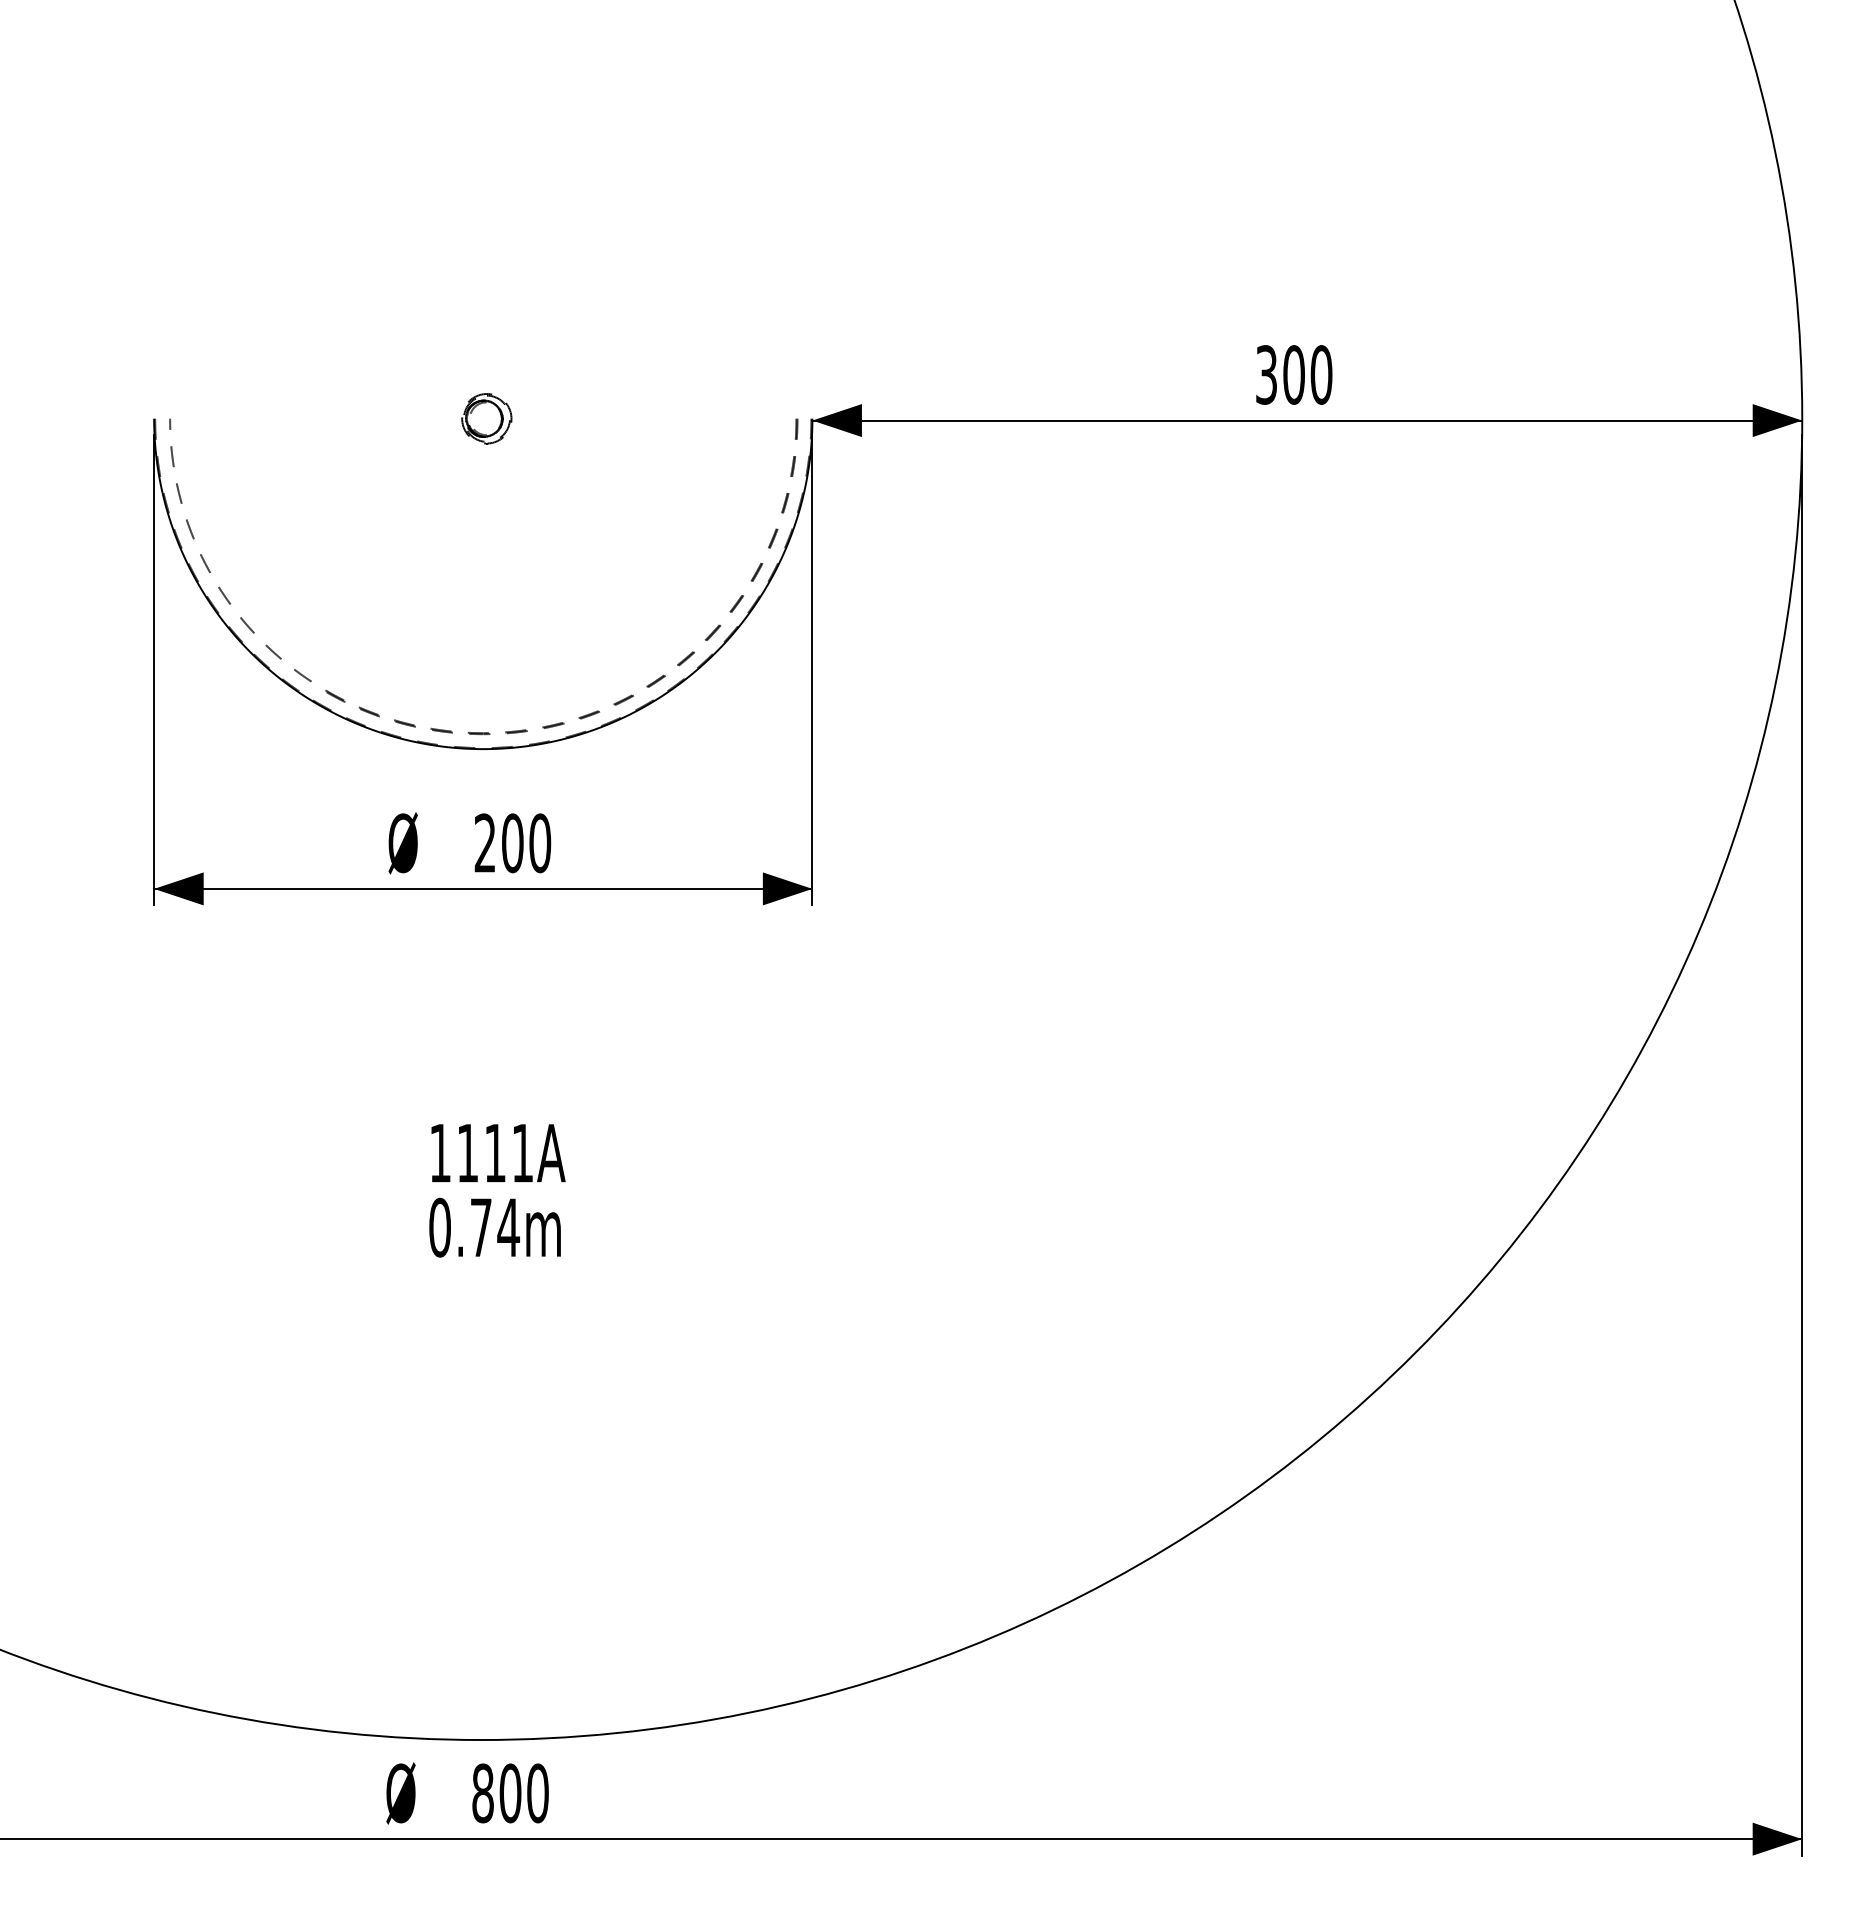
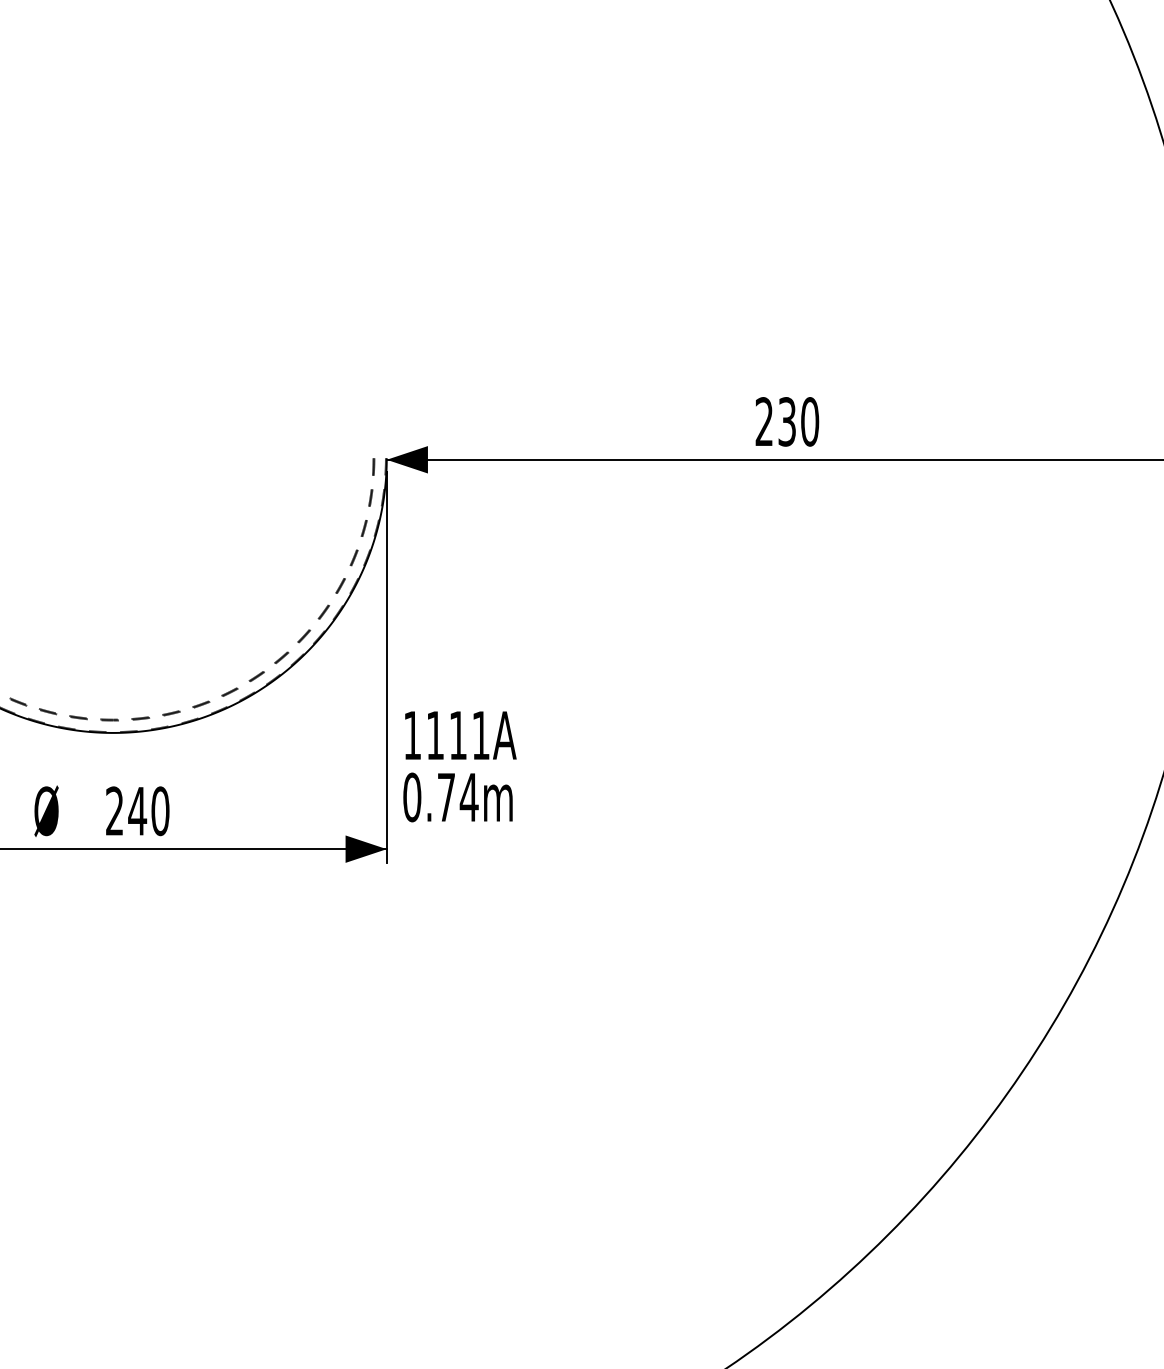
text: (1280, 374) -> (775, 421), 300 -> 230
part: (486, 418) -> (115, 458), removed
text: (512, 843) -> (137, 811), 200 -> 240
text: (497, 1190) -> (460, 766), moved

